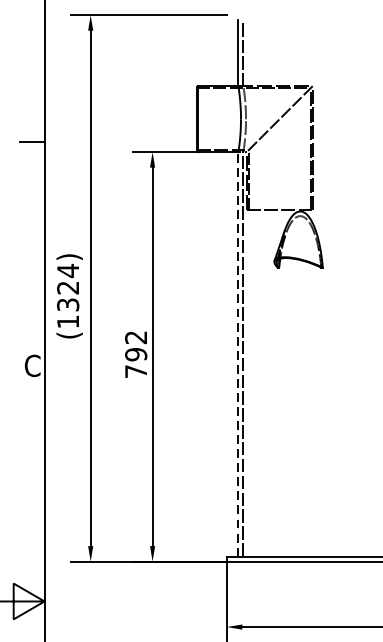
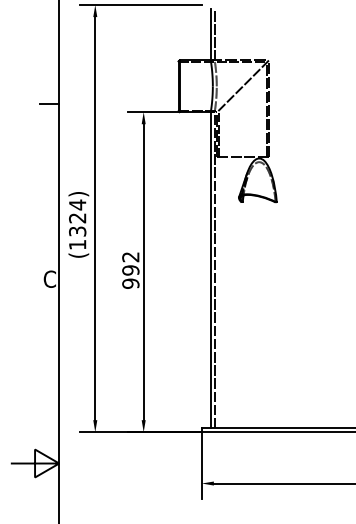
line: (238, 353) -> (210, 269), dashed -> solid
text: (135, 371) -> (130, 283), 792 -> 992

